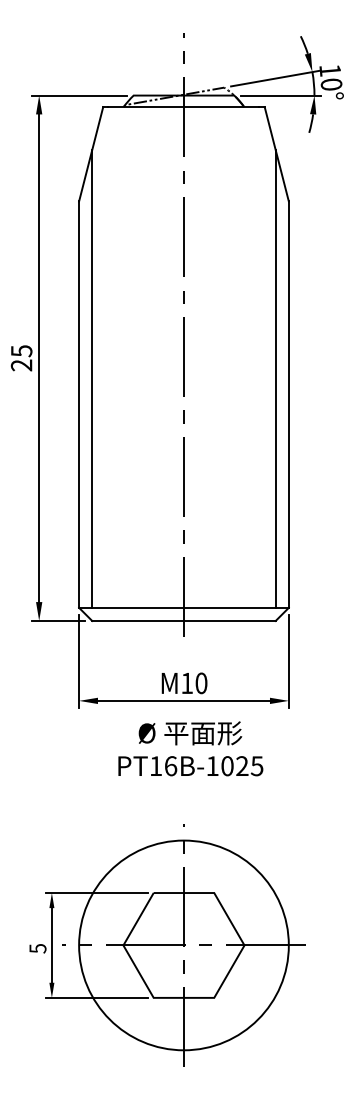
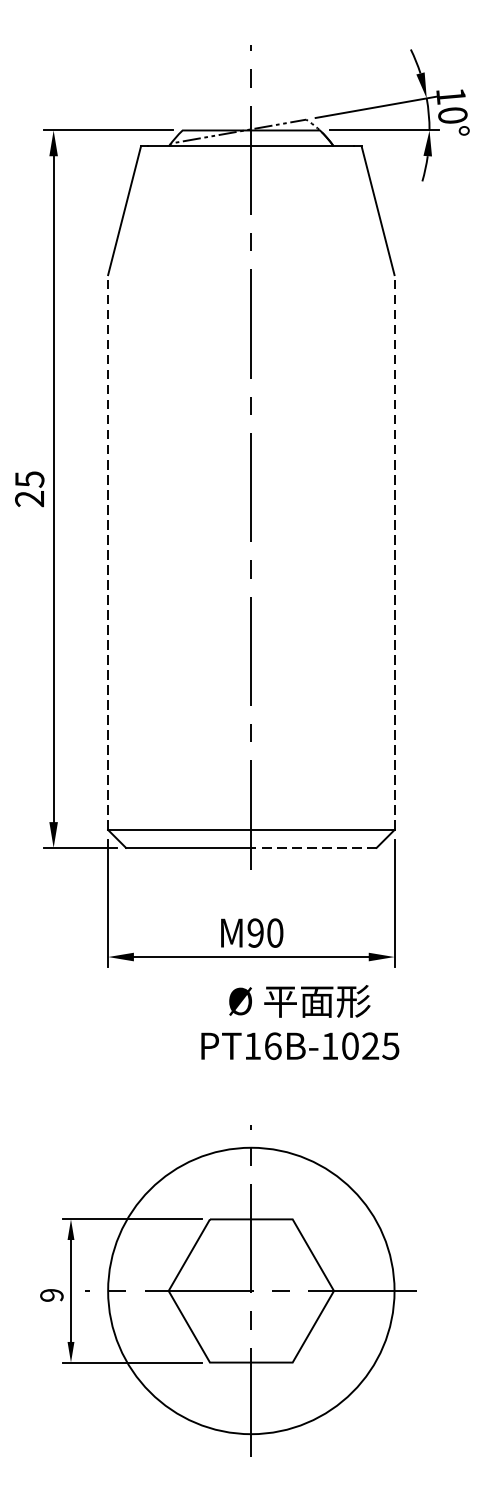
line: (92, 378) -> (126, 516), removed
line: (275, 378) -> (376, 516), removed
line: (79, 404) -> (108, 552), solid -> dashed
line: (288, 404) -> (394, 552), solid -> dashed
line: (229, 620) -> (313, 847), solid -> dashed
text: (186, 683) -> (254, 933), 10 -> 90
text: (190, 748) -> (299, 1022), moved
text: (37, 948) -> (51, 1295), 5 -> 9

